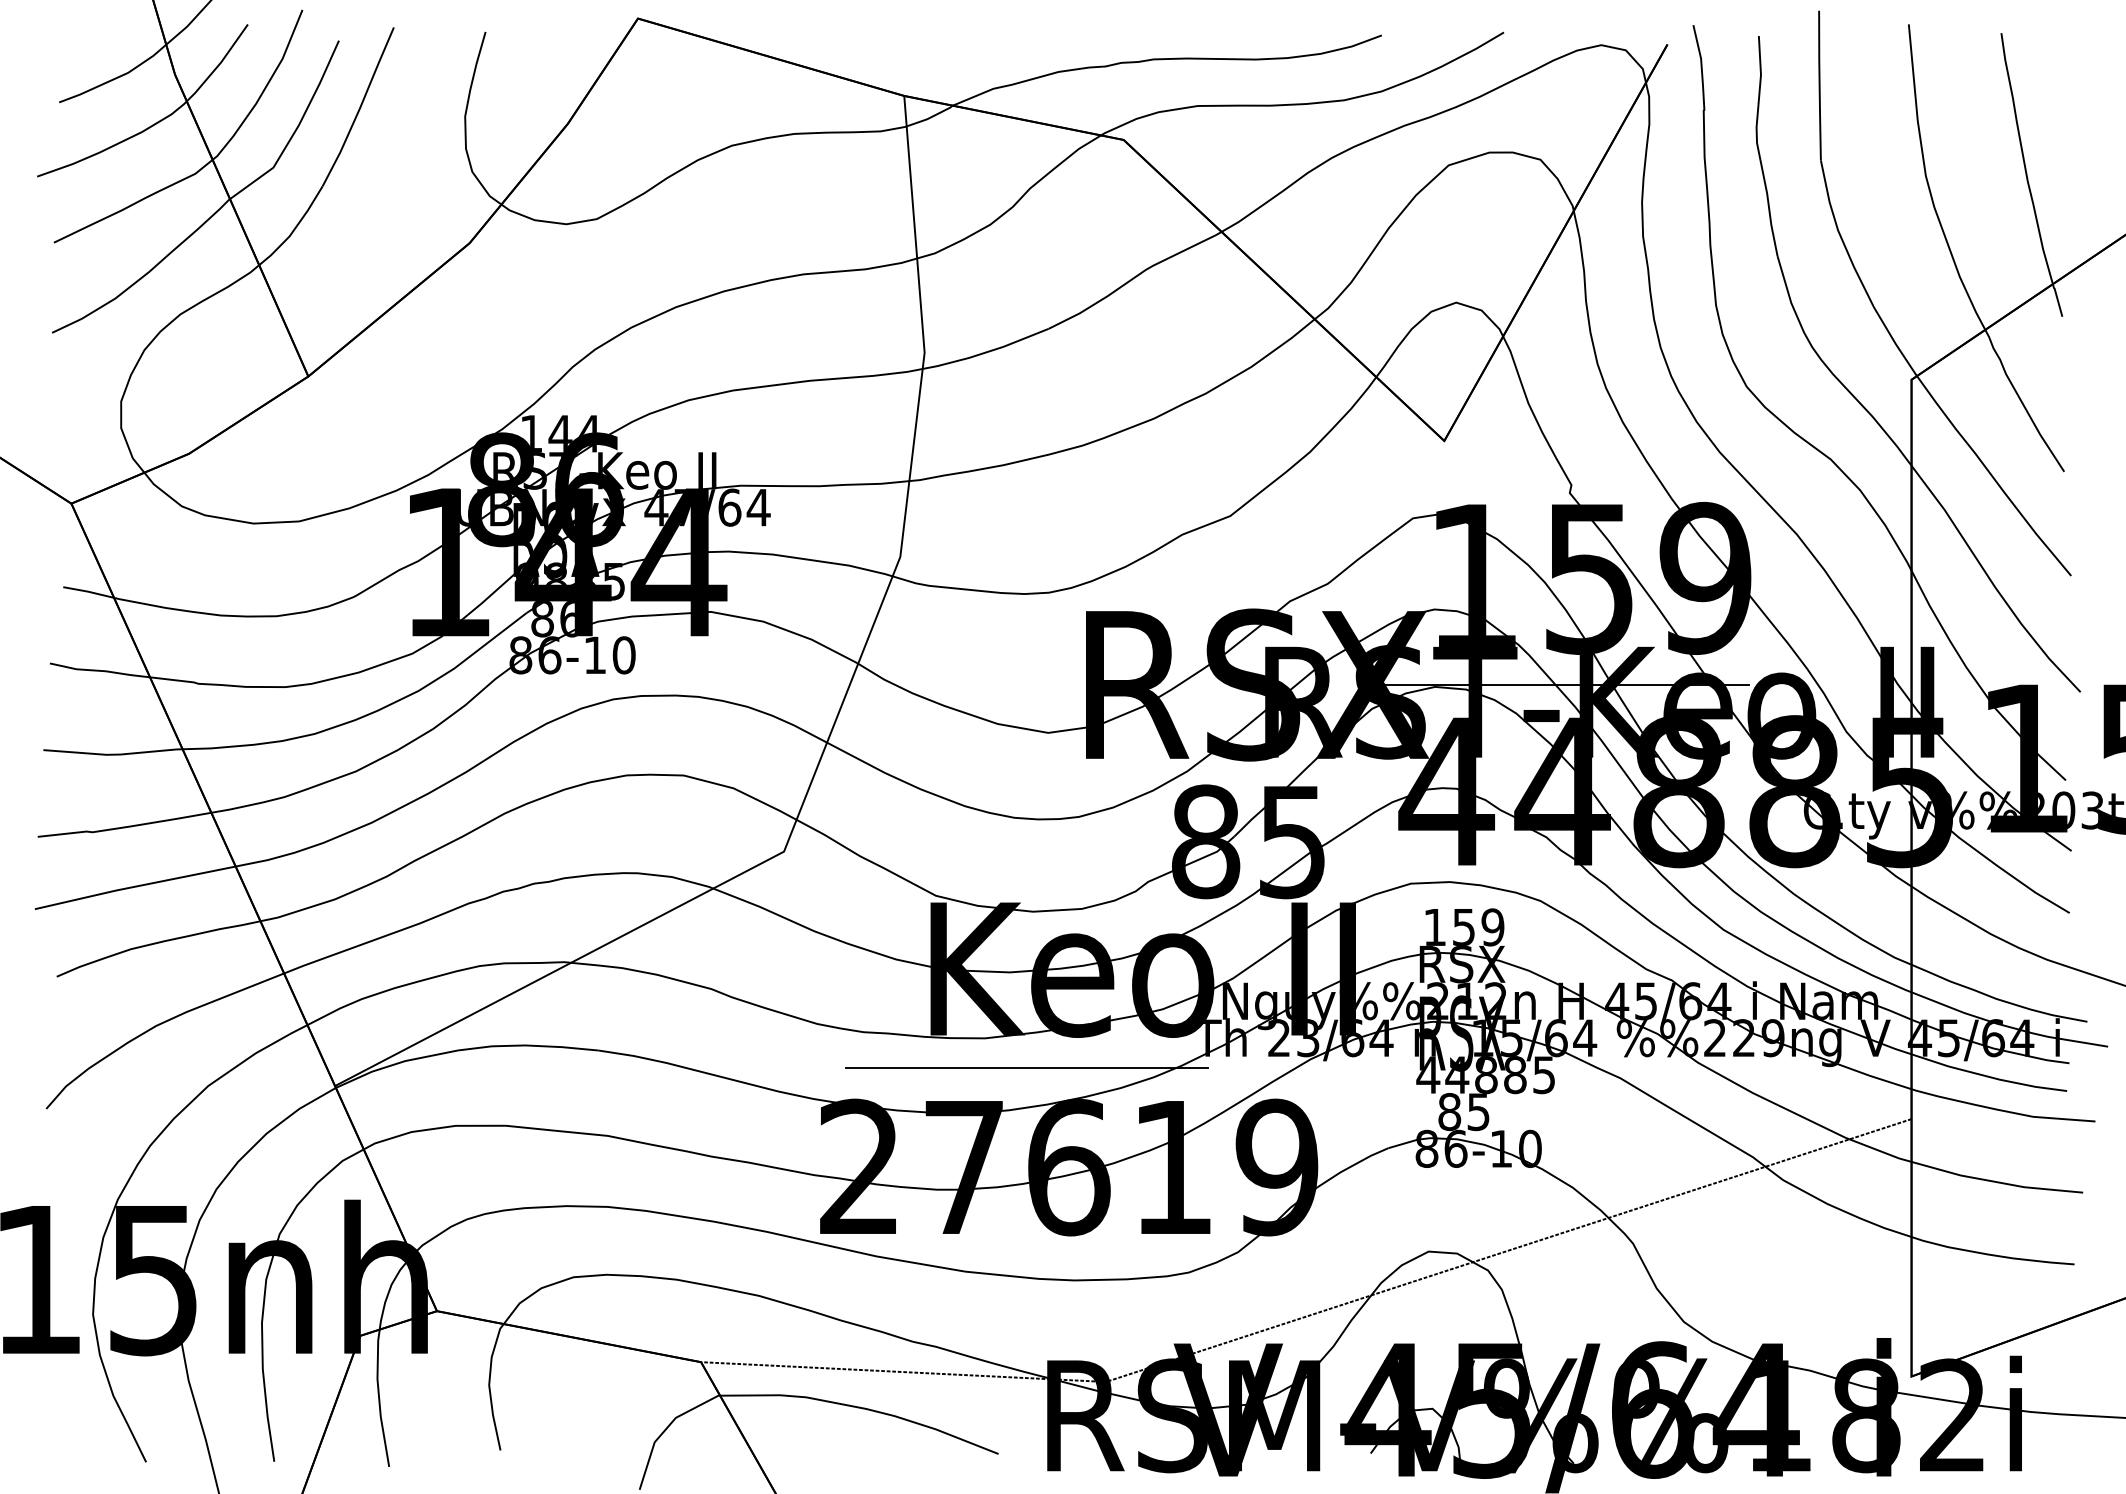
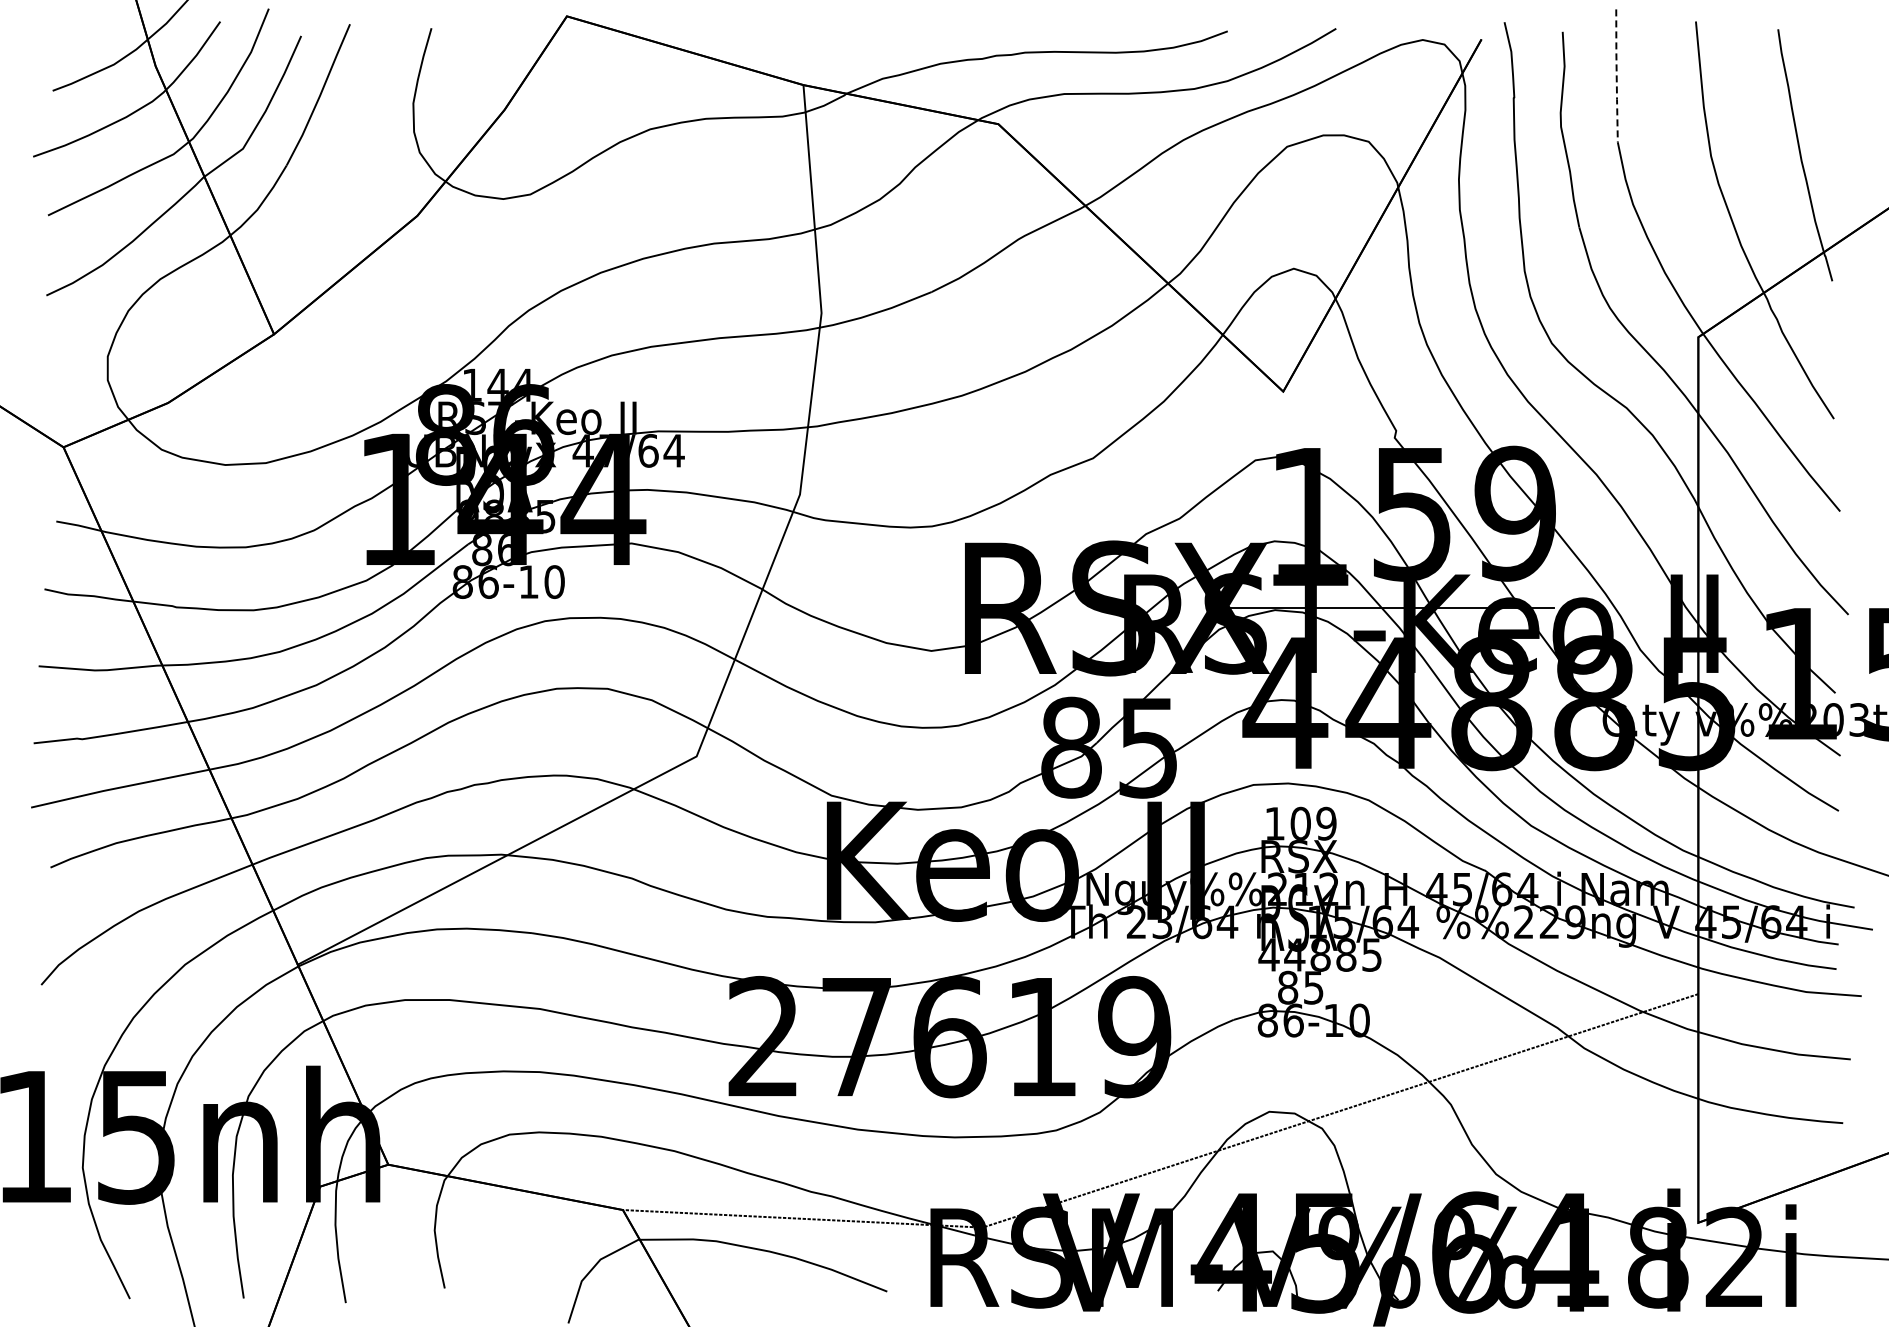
line: (1819, 85) -> (1616, 75), solid -> dashed
text: (1463, 927) -> (1300, 823), 159 -> 109
line: (1026, 1067) -> (912, 948), removed

